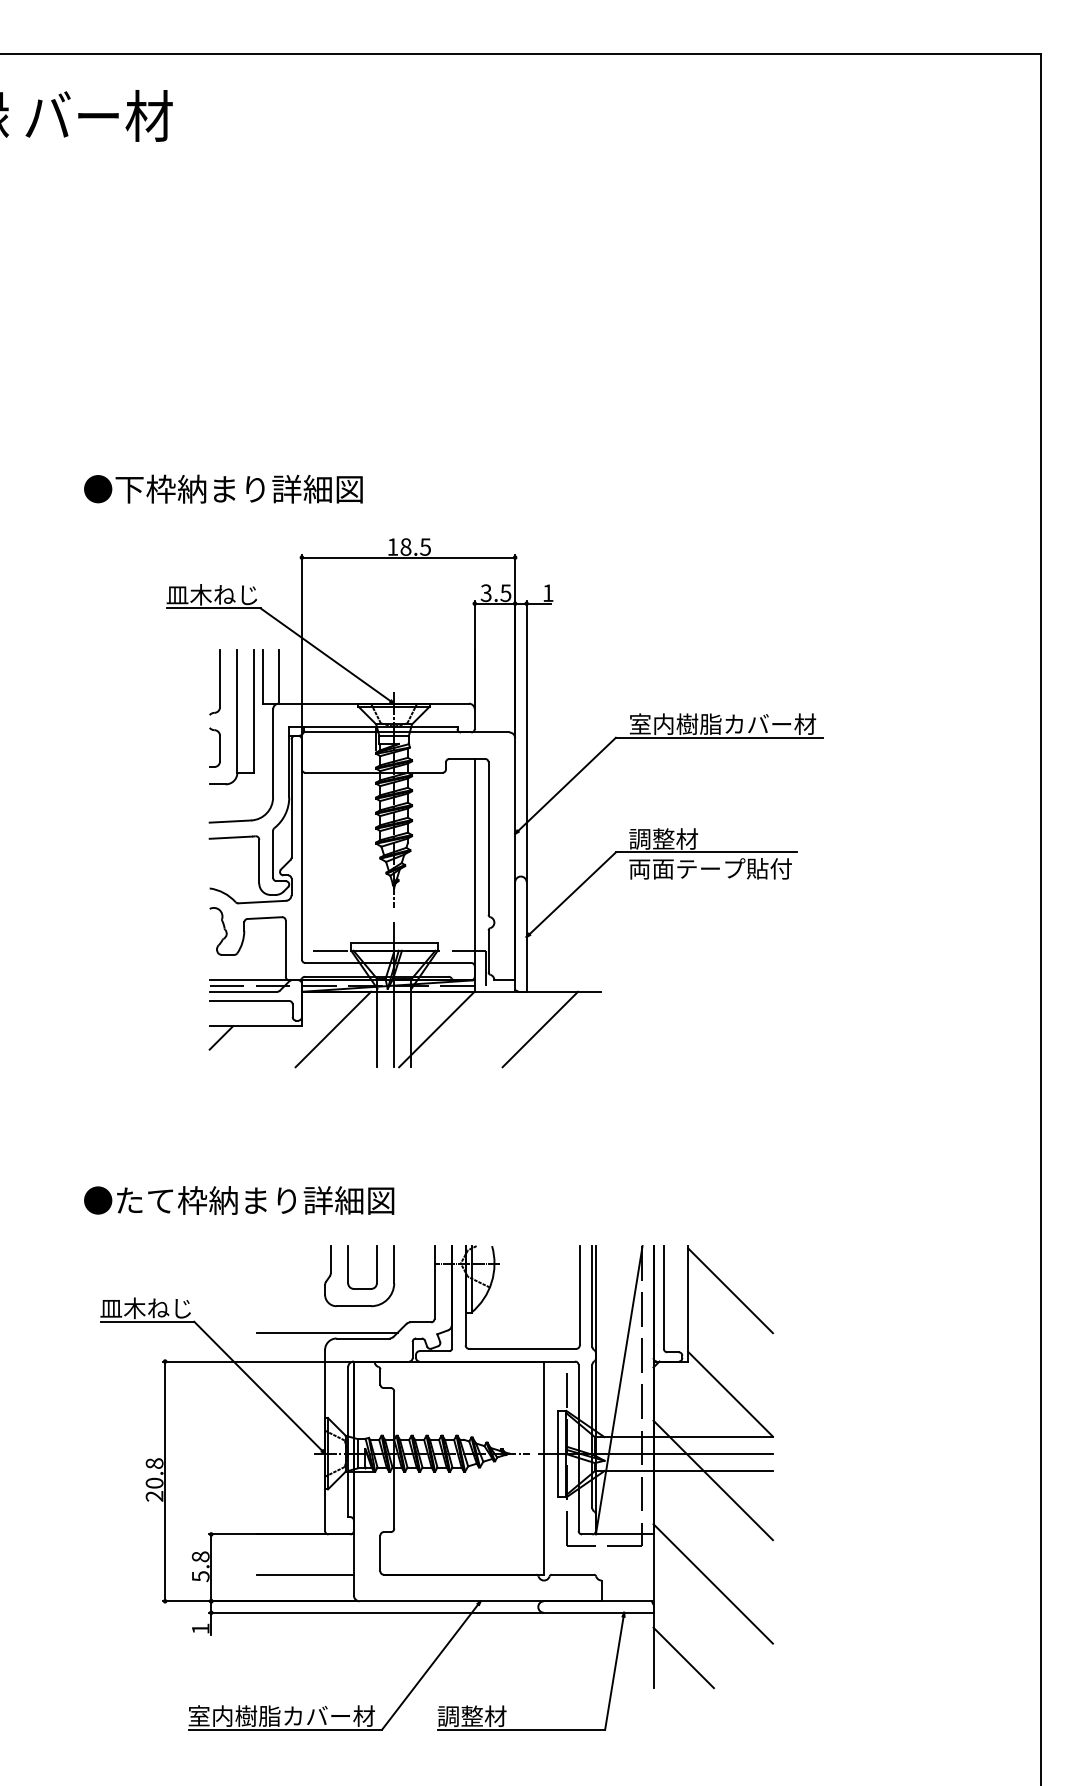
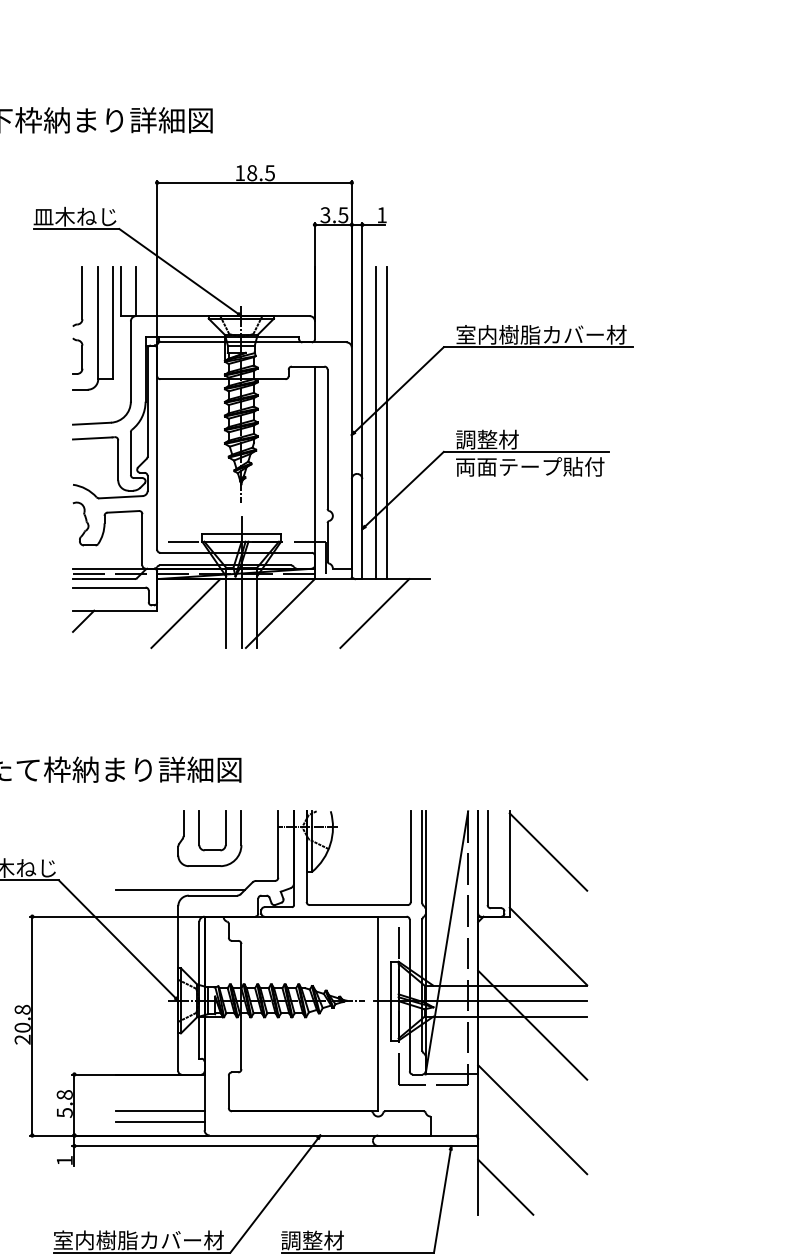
line: (541, 820) -> (375, 422), added
line: (553, 820) -> (386, 422), added
line: (305, 1586) -> (160, 1122), added

